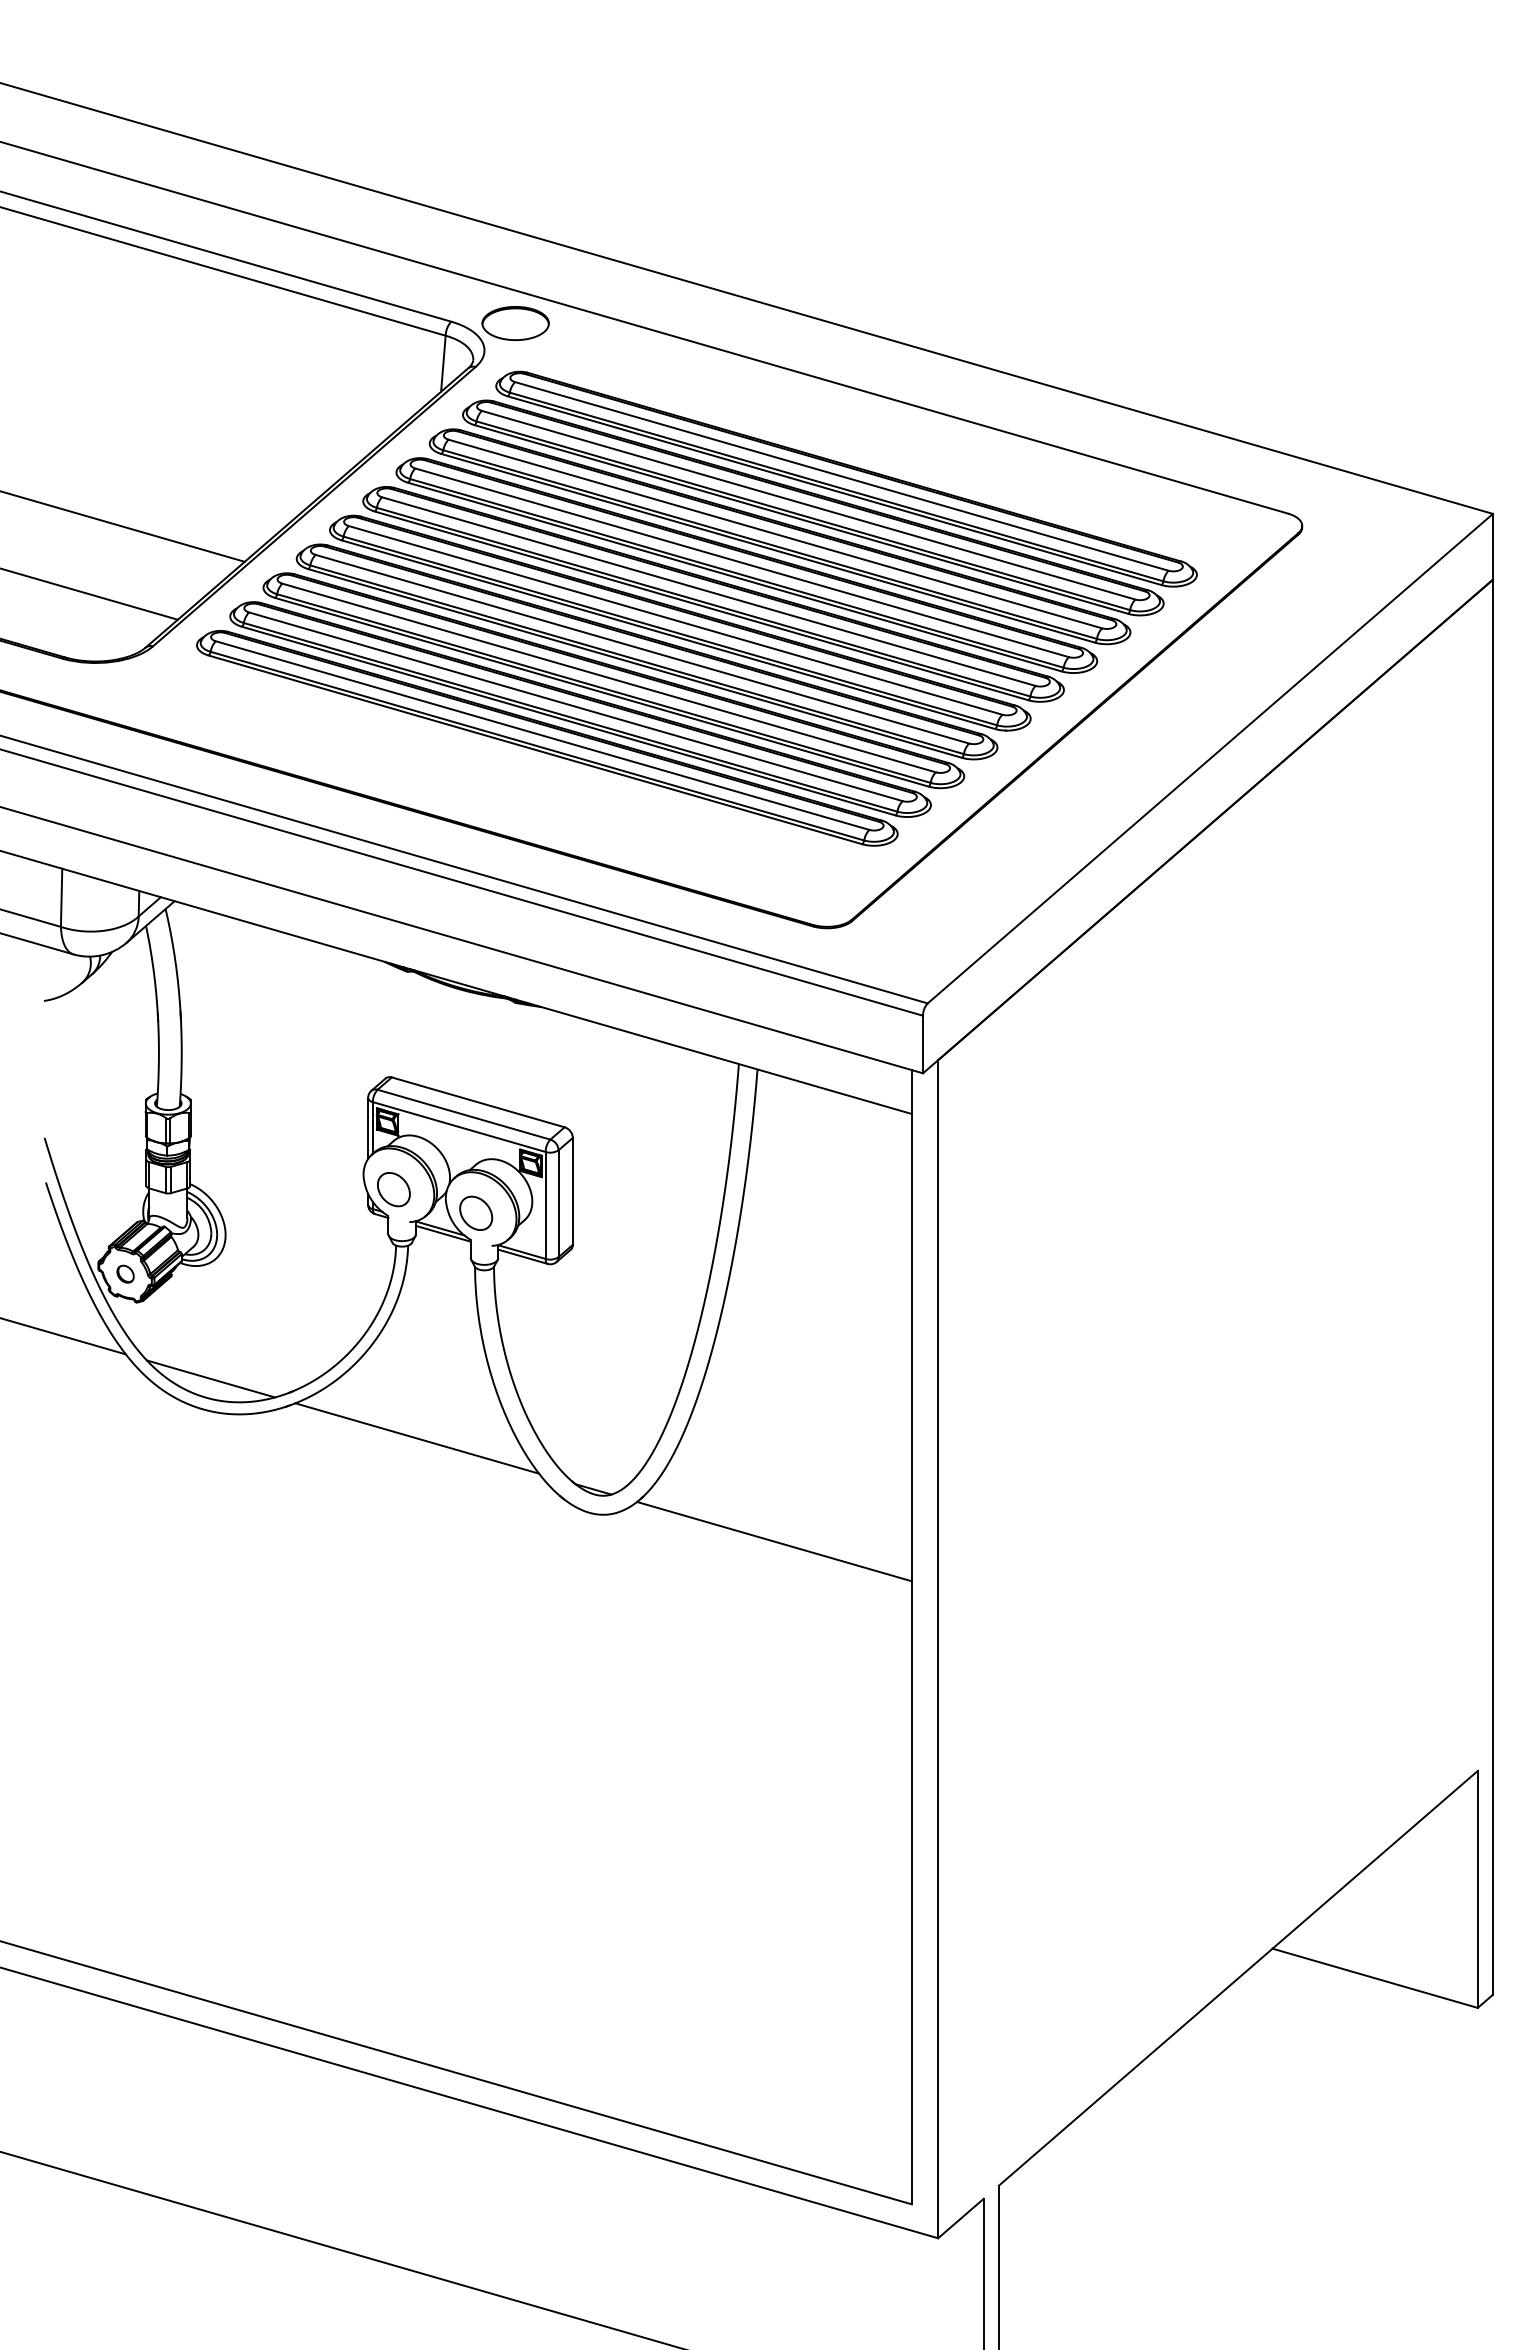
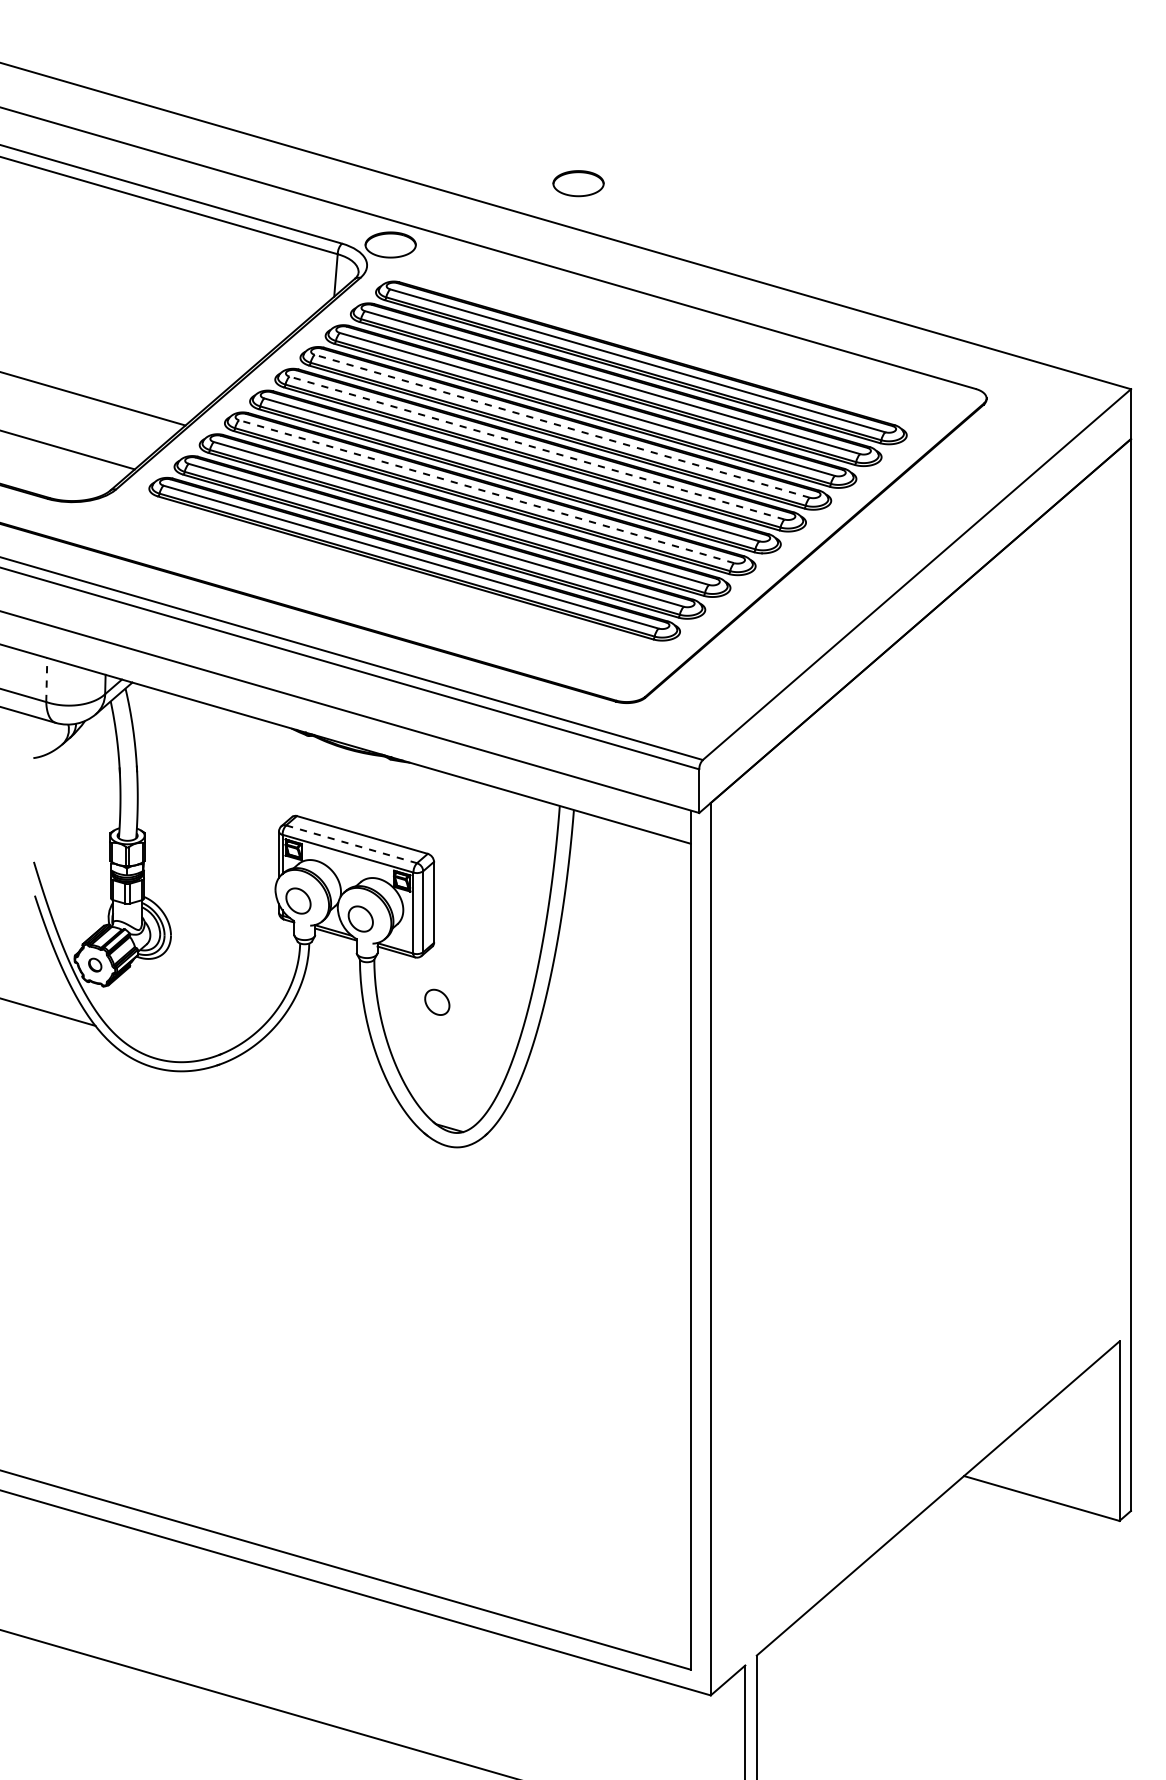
part: (763, 242) -> (578, 183), added
line: (741, 562) -> (561, 426), solid -> dashed
line: (708, 591) -> (536, 447), solid -> dashed
line: (641, 649) -> (486, 491), solid -> dashed
line: (61, 897) -> (46, 679), solid -> dashed
line: (464, 1114) -> (351, 844), solid -> dashed
part: (577, 1322) -> (437, 1001), added
line: (210, 1378) -> (159, 1044), removed
line: (417, 1438) -> (316, 1089), removed
line: (774, 1541) -> (586, 1167), removed

